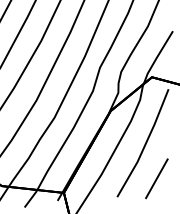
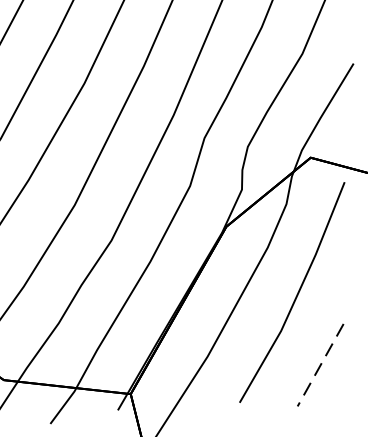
line: (156, 179) -> (319, 366), solid -> dashed

